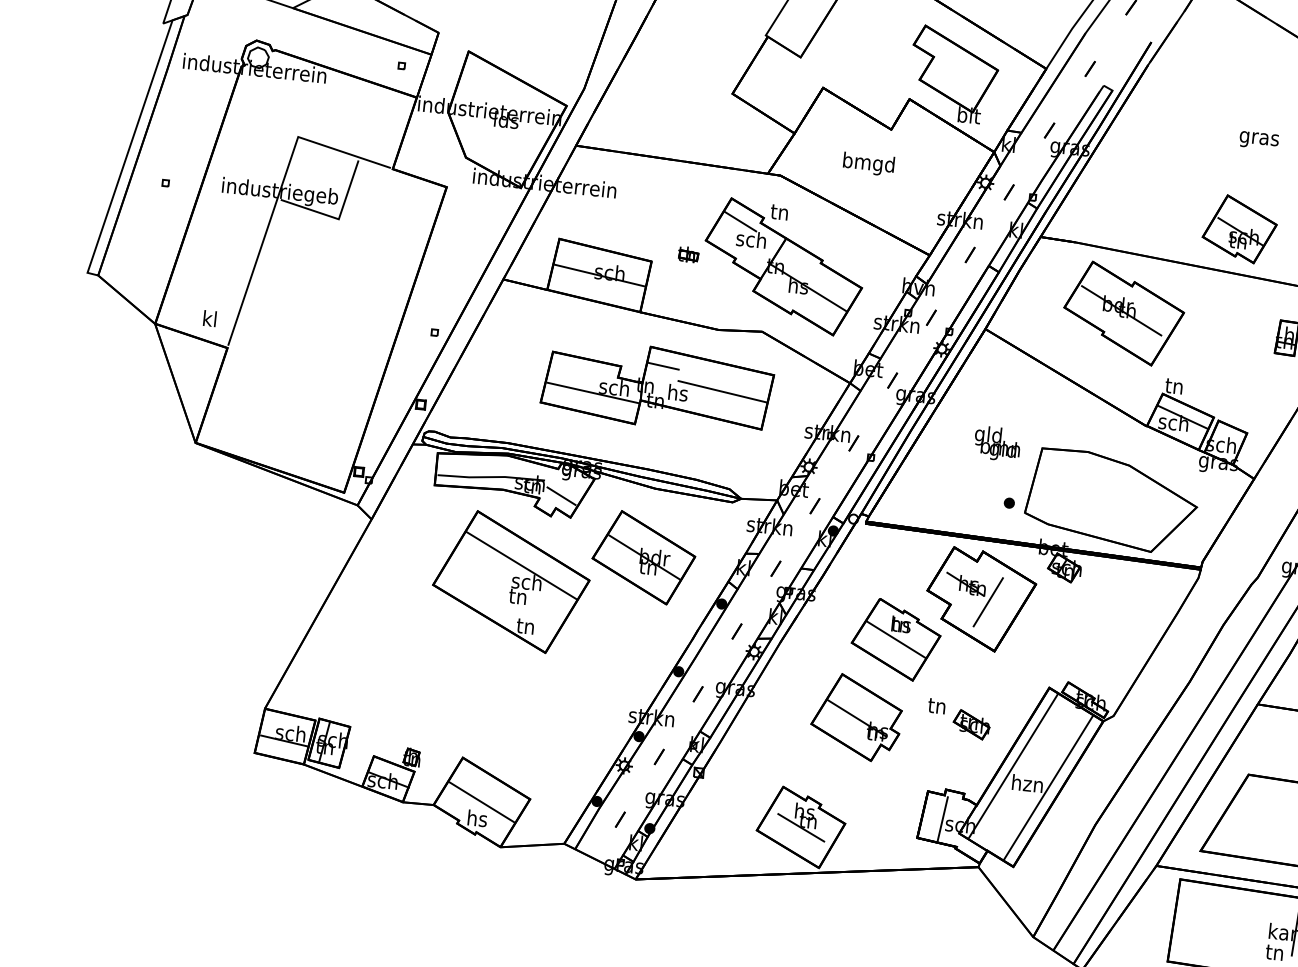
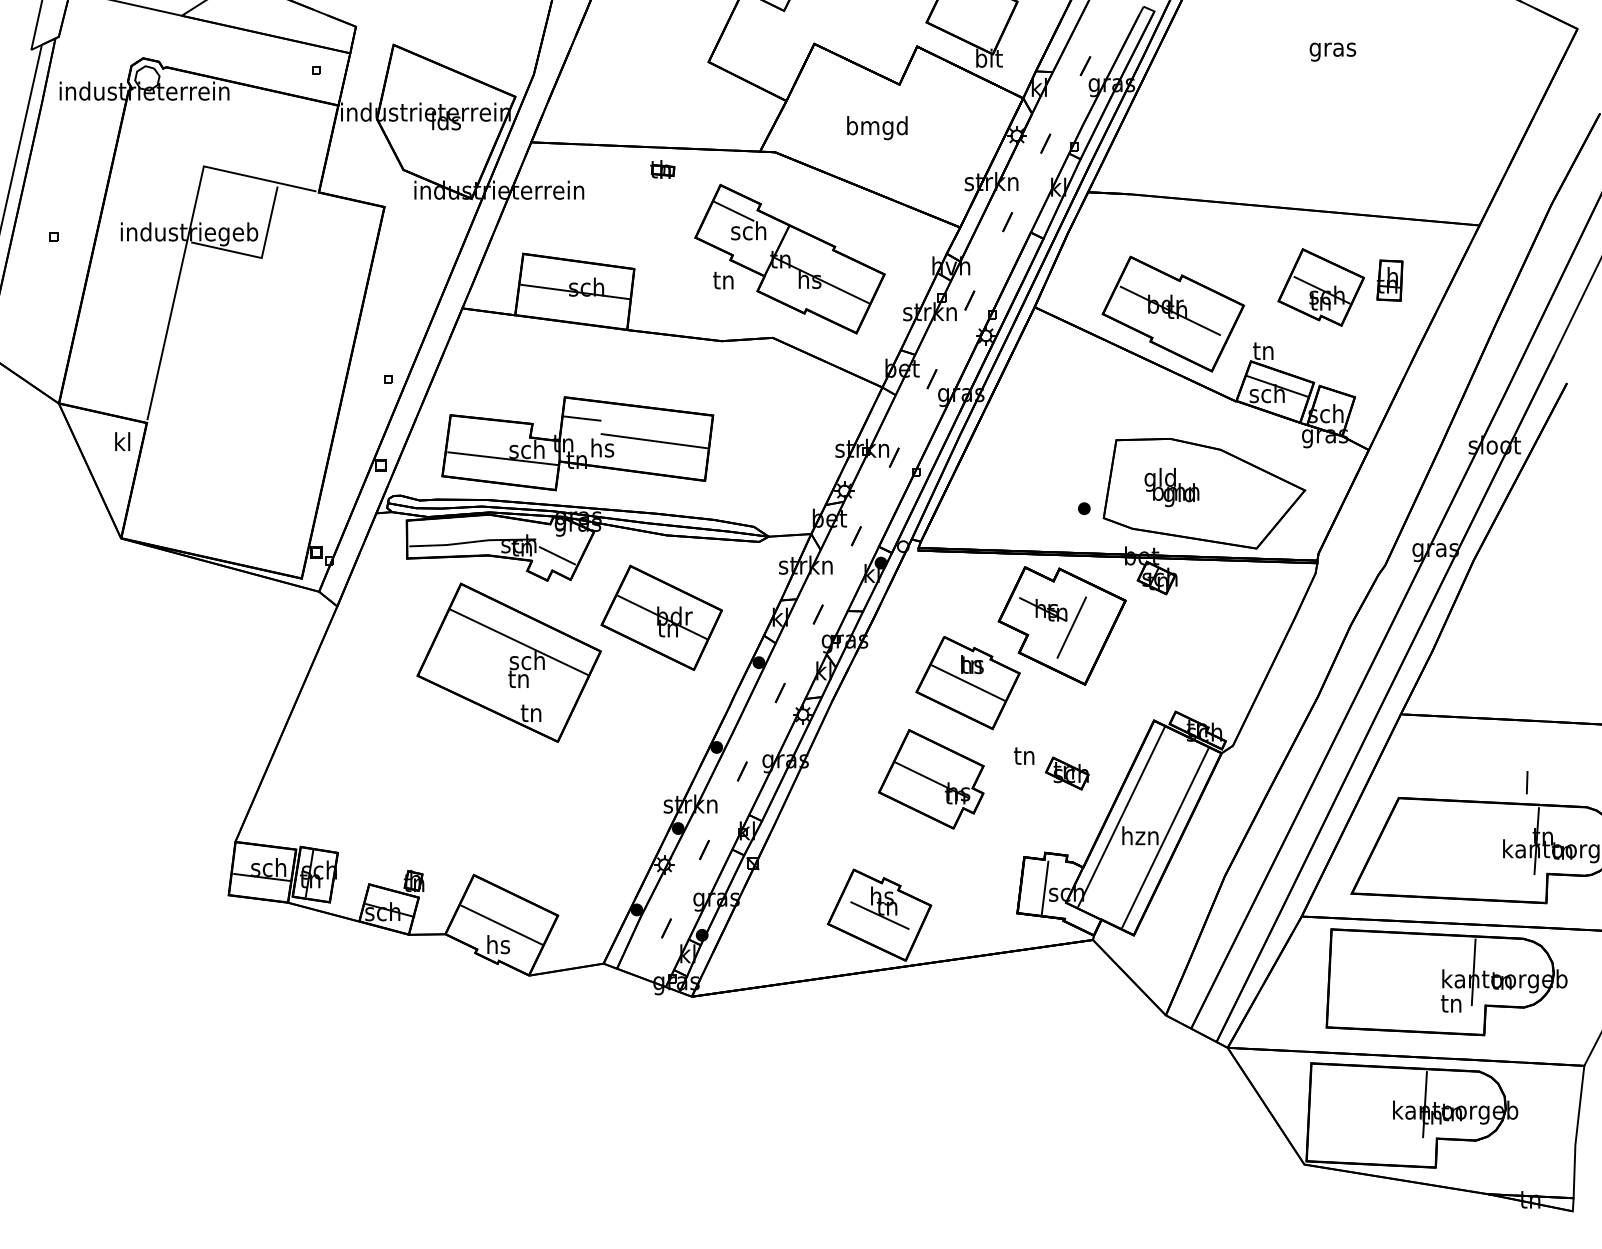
text: (779, 212) -> (723, 280), moved
part: (1239, 229) -> (1320, 287), moved
part: (688, 254) -> (662, 169), moved
part: (1123, 313) -> (1172, 313), moved
text: (209, 318) -> (122, 441), moved
part: (657, 386) -> (577, 443), moved
text: (997, 443) -> (1171, 487), moved

